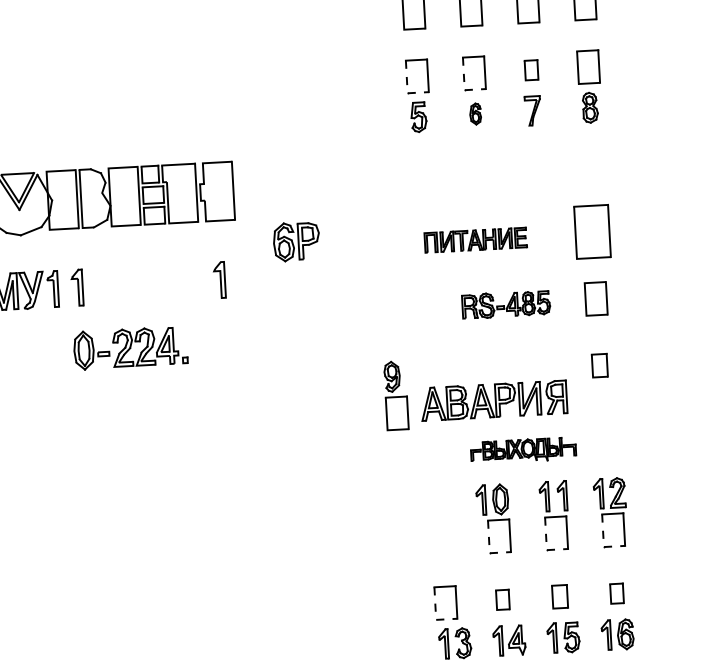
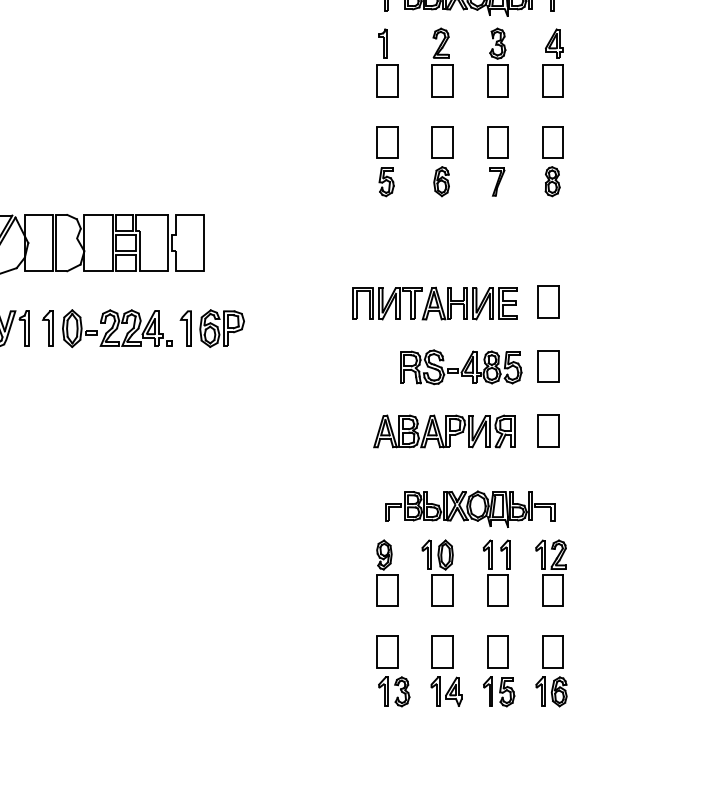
part: (531, 70) -> (497, 142), size x1.67
line: (464, 85) -> (432, 153), dashed -> solid
line: (407, 88) -> (377, 153), dashed -> solid
part: (475, 113) -> (441, 181), size x1.43
part: (592, 231) -> (548, 301), size x0.62
part: (475, 240) -> (434, 303), size x1.67
part: (295, 241) -> (221, 328), moved
part: (506, 304) -> (461, 367), size x1.43
part: (130, 347) -> (117, 328), moved
part: (599, 365) -> (548, 430), size x1.43
part: (396, 394) -> (387, 572), moved
part: (494, 400) -> (444, 431), moved
part: (523, 449) -> (470, 508), size x1.67
line: (603, 542) -> (542, 601), dashed -> solid
line: (546, 545) -> (487, 601), dashed -> solid
line: (489, 548) -> (432, 601), dashed -> solid
part: (616, 593) -> (552, 651), size x1.67
part: (559, 596) -> (497, 651), size x1.43
part: (502, 599) -> (442, 651), size x1.67
line: (436, 615) -> (377, 663), dashed -> solid

